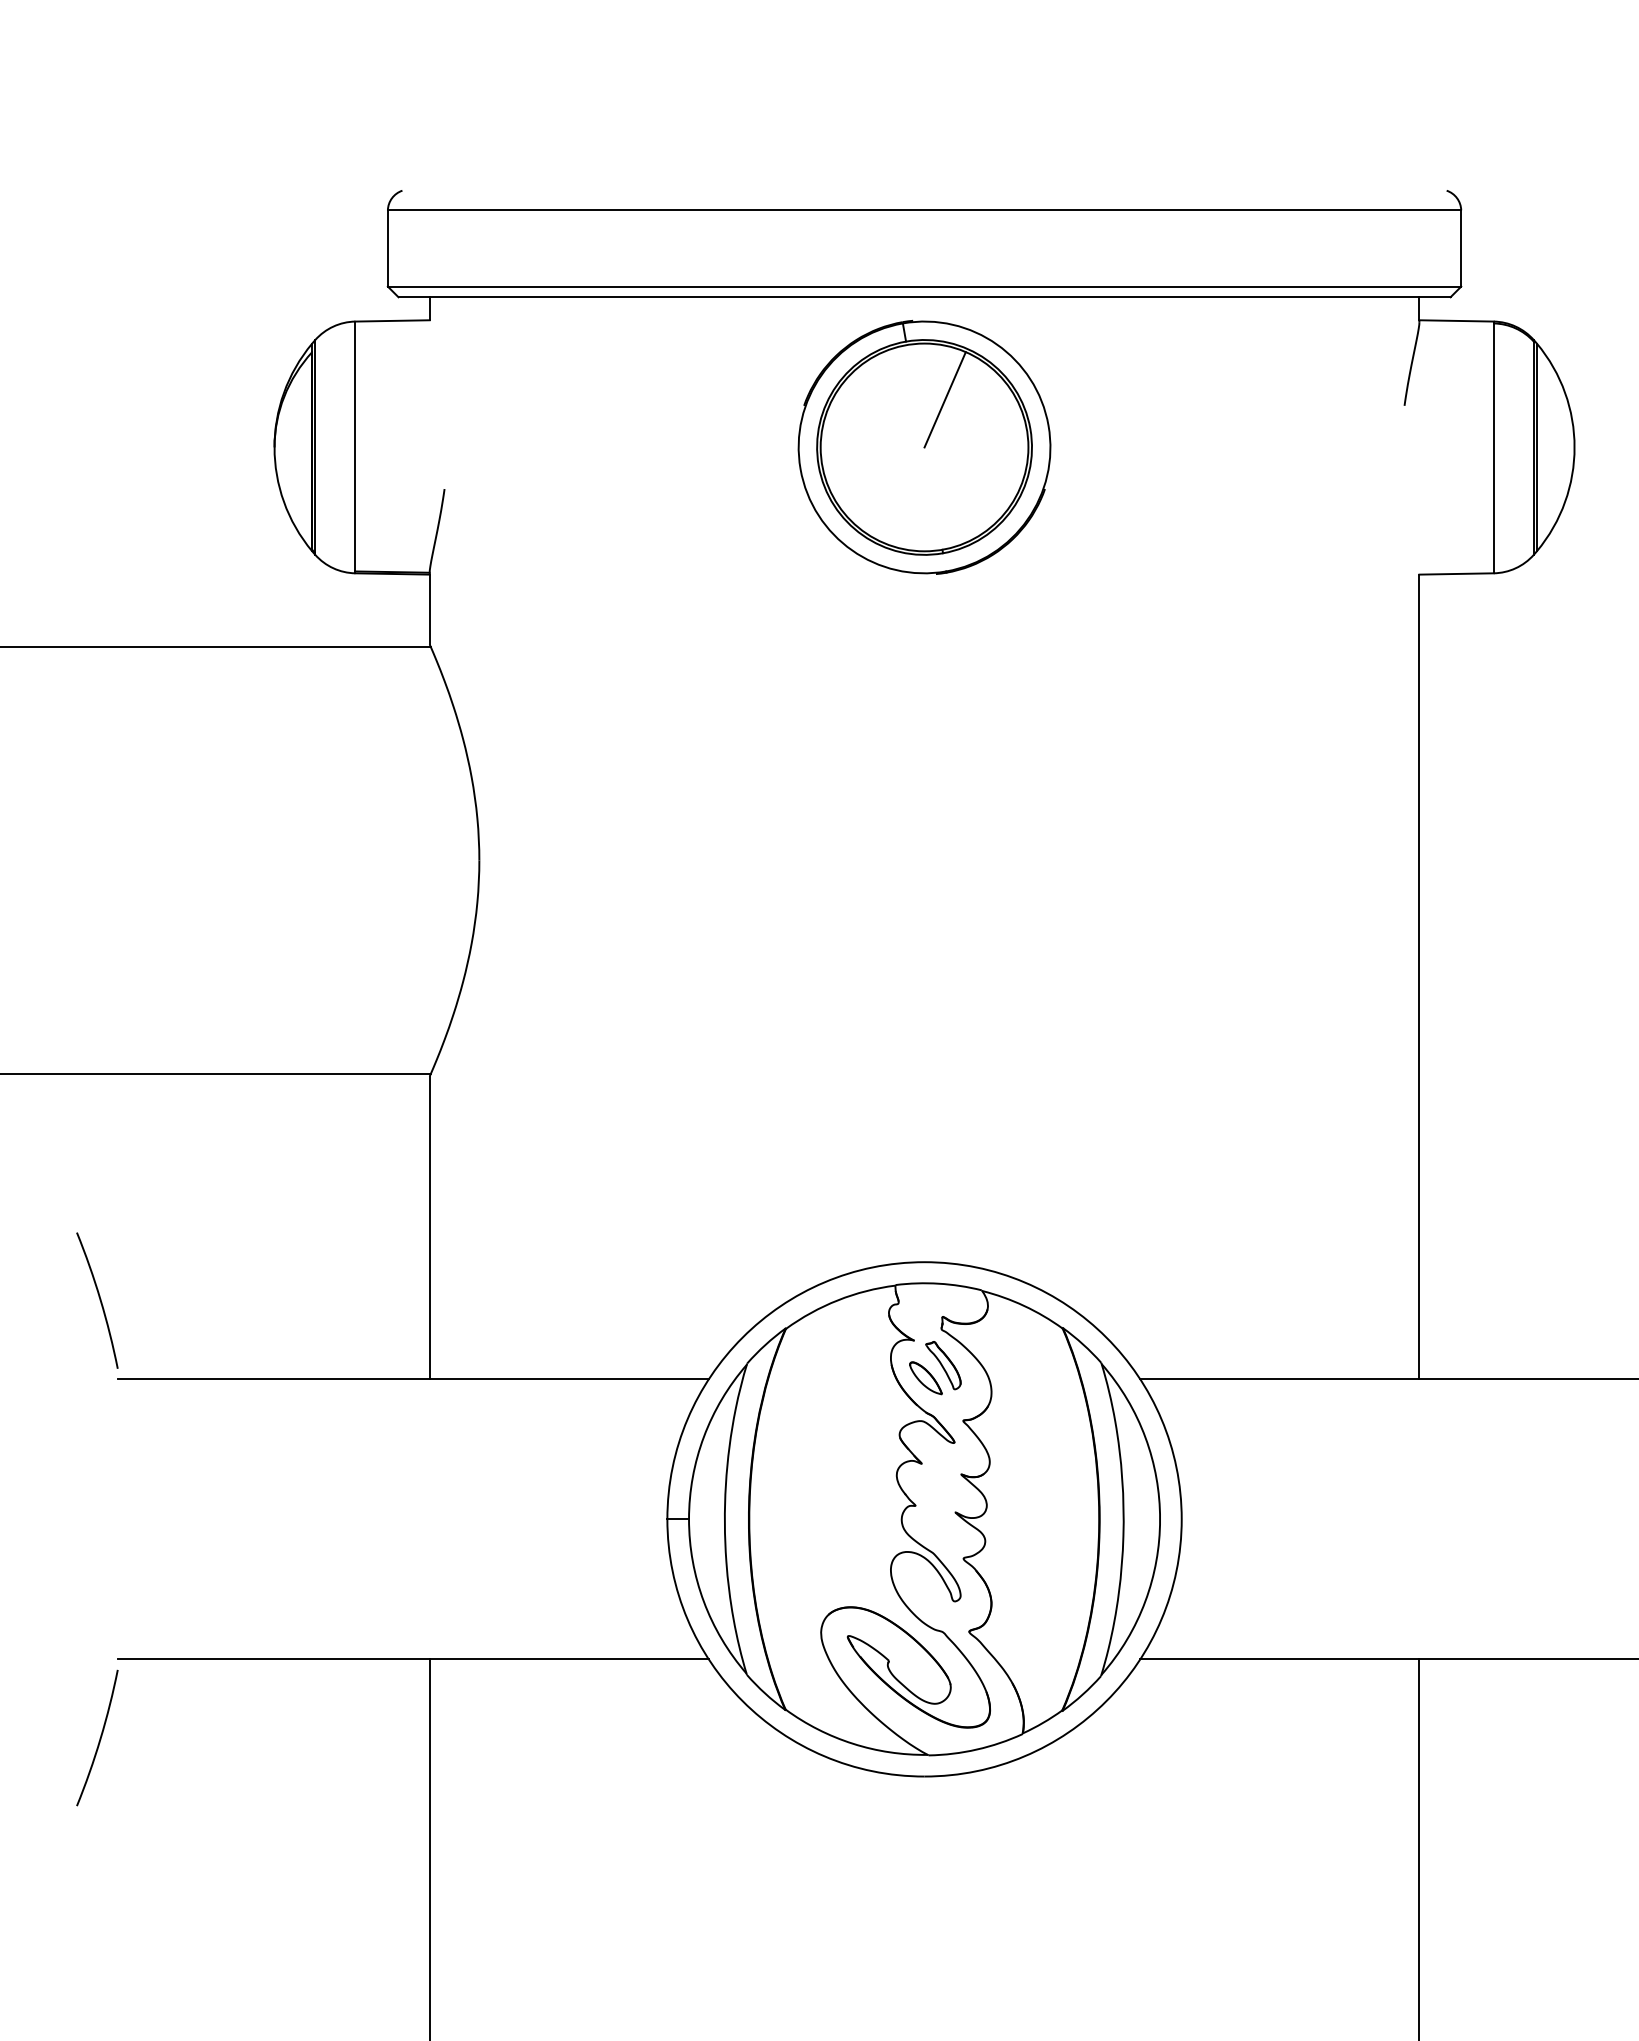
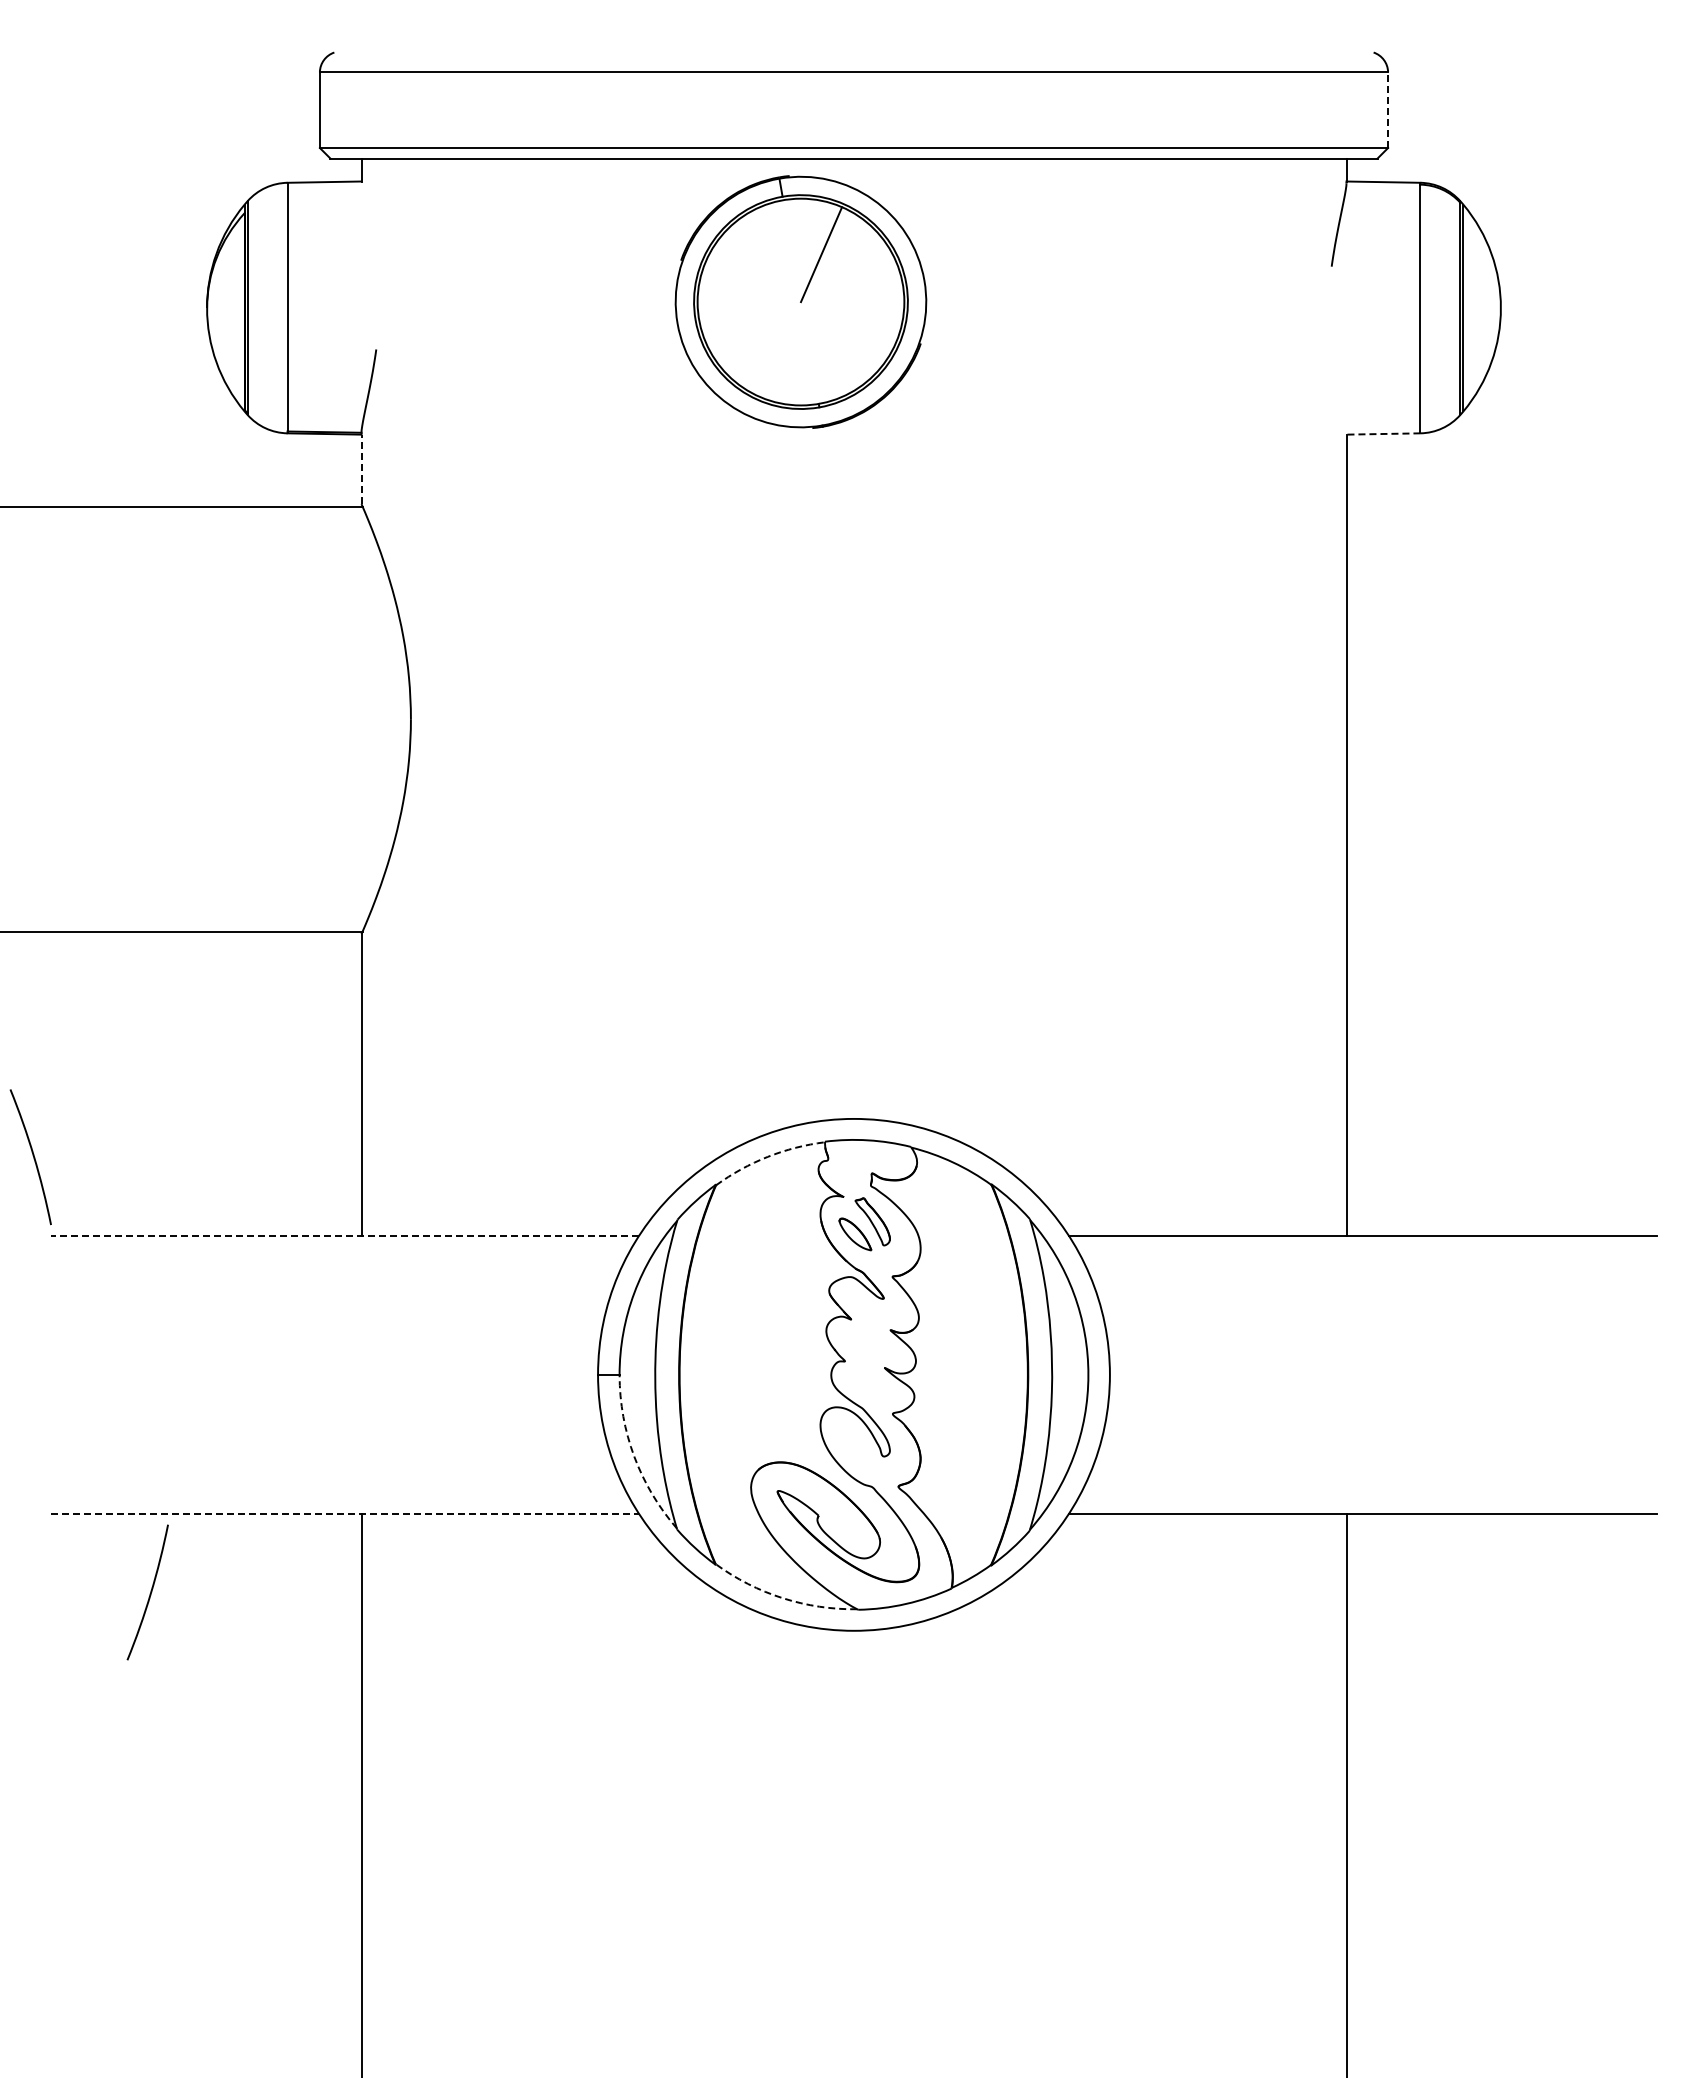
line: (1461, 248) -> (1388, 110), solid -> dashed
part: (924, 446) -> (800, 301), moved
line: (1456, 574) -> (1383, 434), solid -> dashed
line: (429, 609) -> (361, 469), solid -> dashed
arc: (837, 1299) -> (767, 1156), solid -> dashed
line: (412, 1379) -> (344, 1235), solid -> dashed
arc: (704, 1601) -> (634, 1456), solid -> dashed
line: (413, 1659) -> (345, 1514), solid -> dashed
arc: (99, 1739) -> (149, 1593), moved
arc: (852, 1744) -> (782, 1598), solid -> dashed

